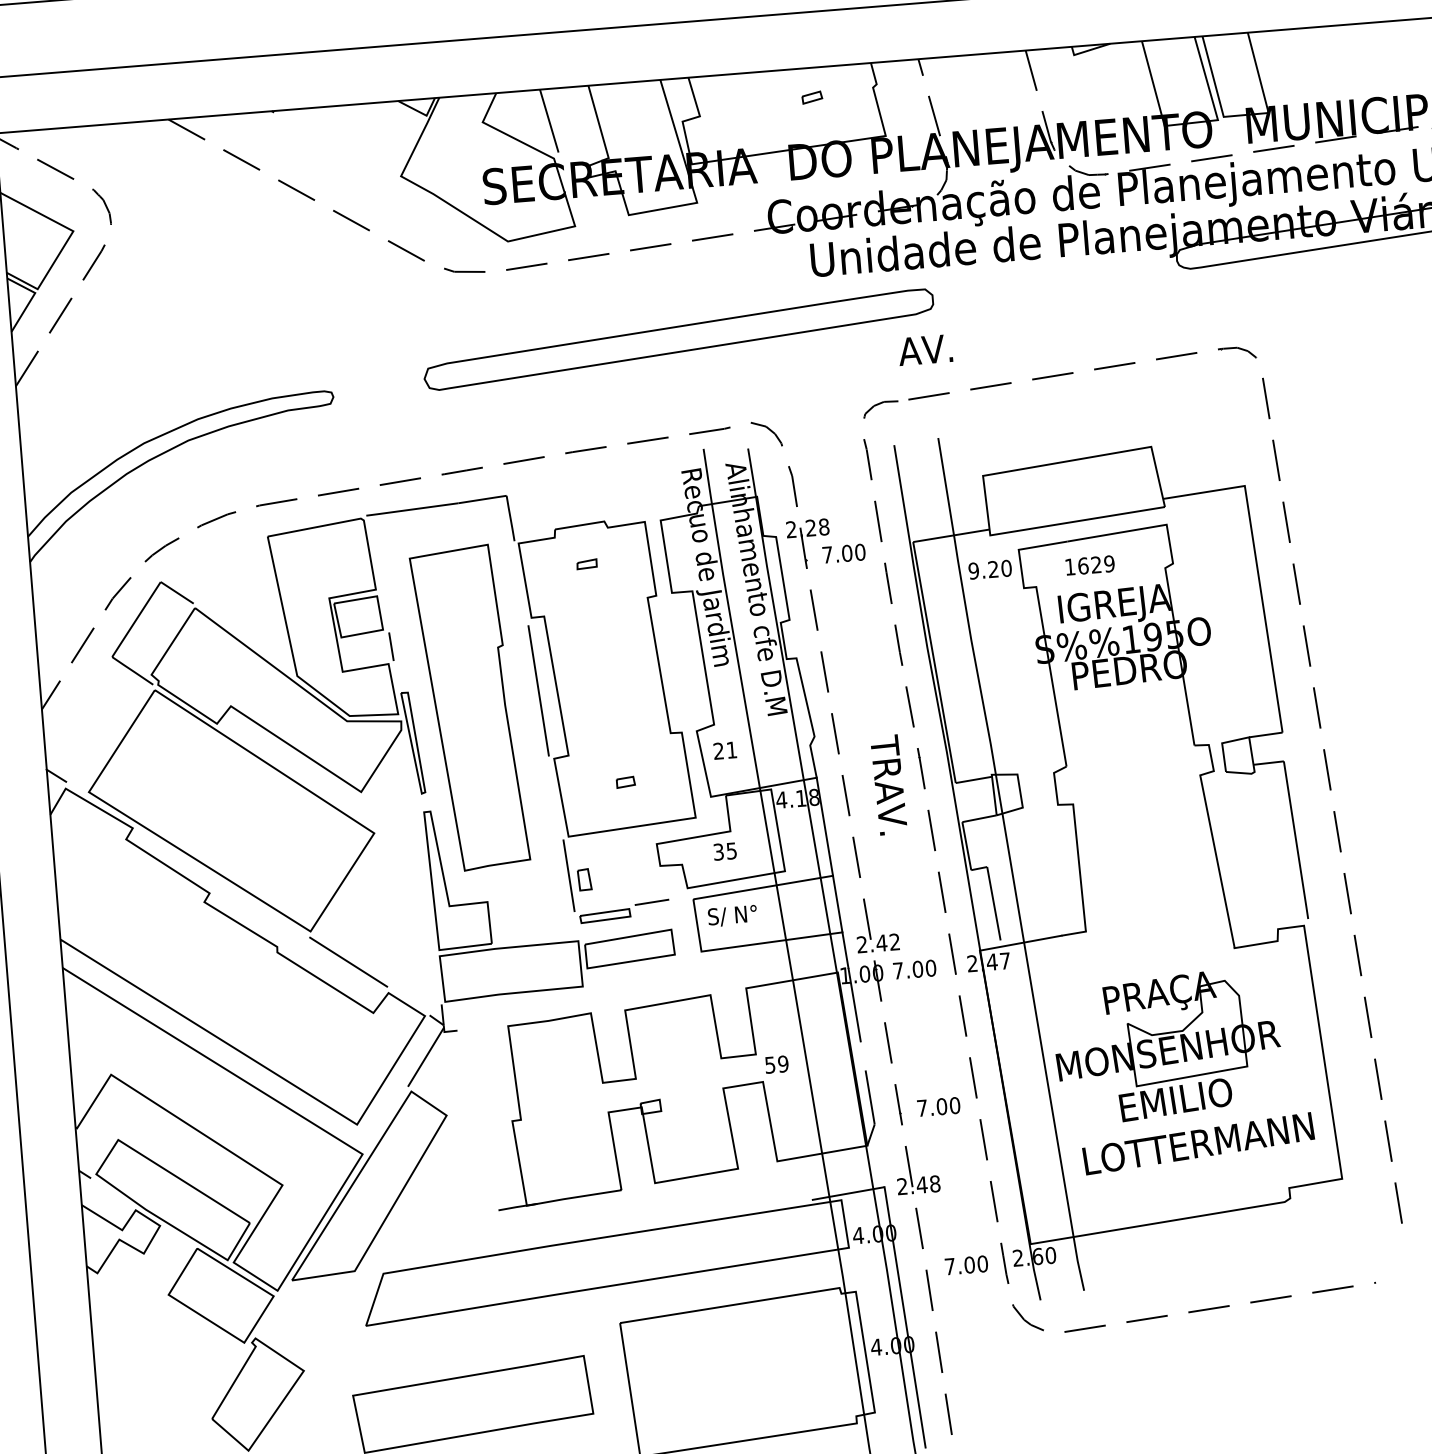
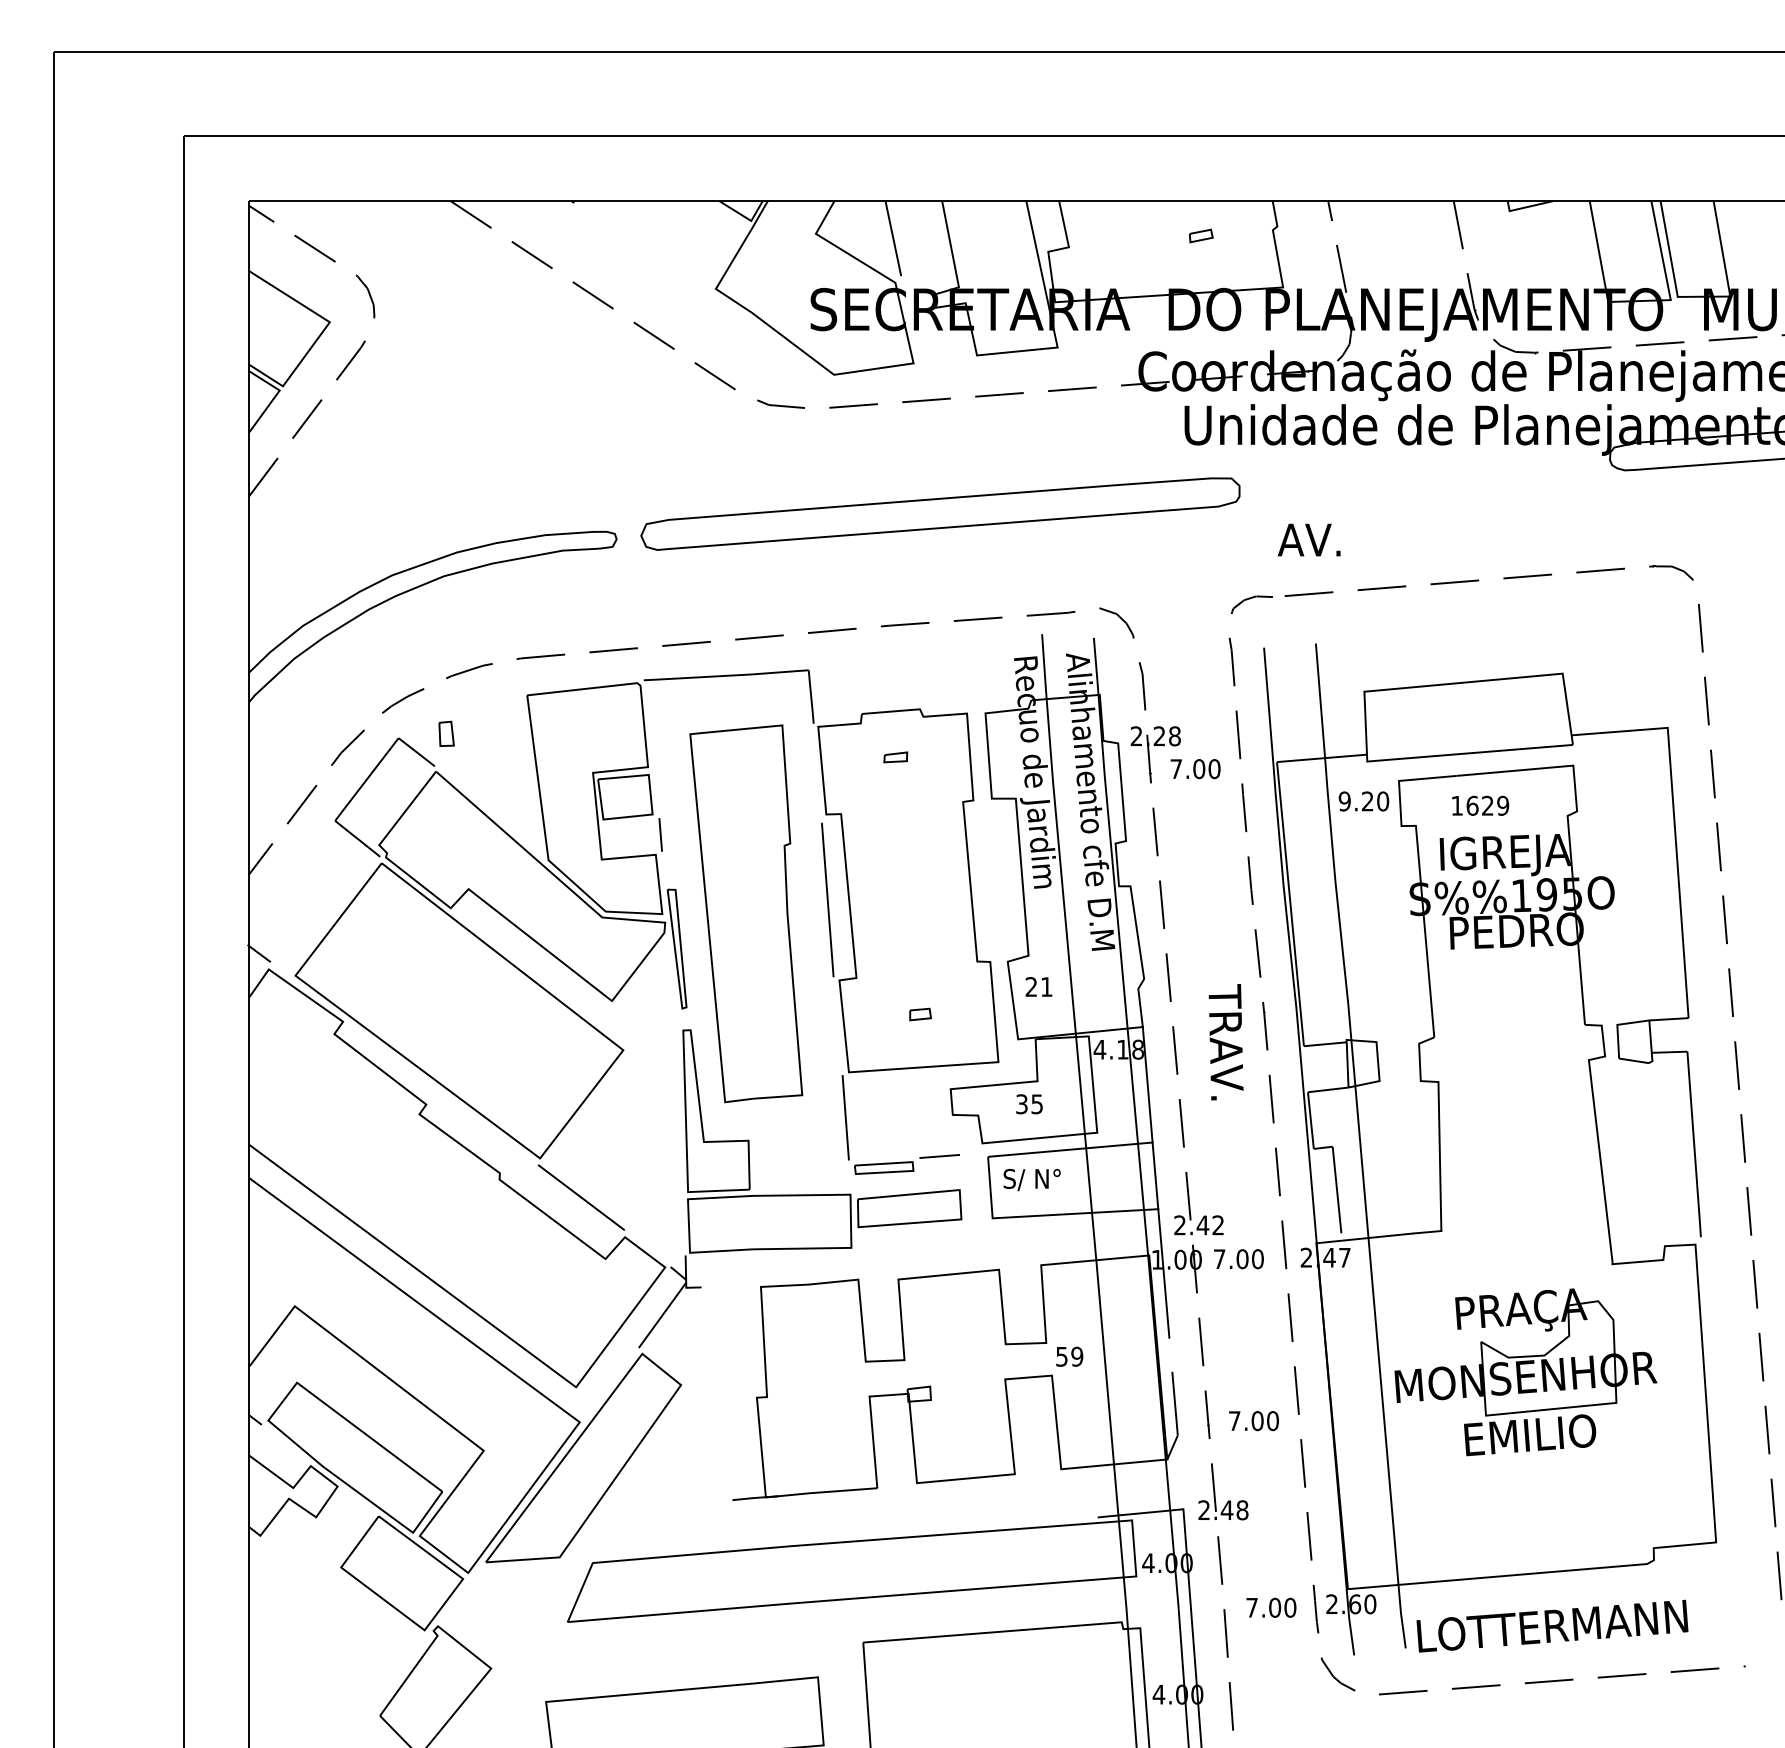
part: (678, 339) -> (940, 513), moved
part: (584, 879) -> (446, 733), moved
text: (1198, 1143) -> (1552, 1625), moved

